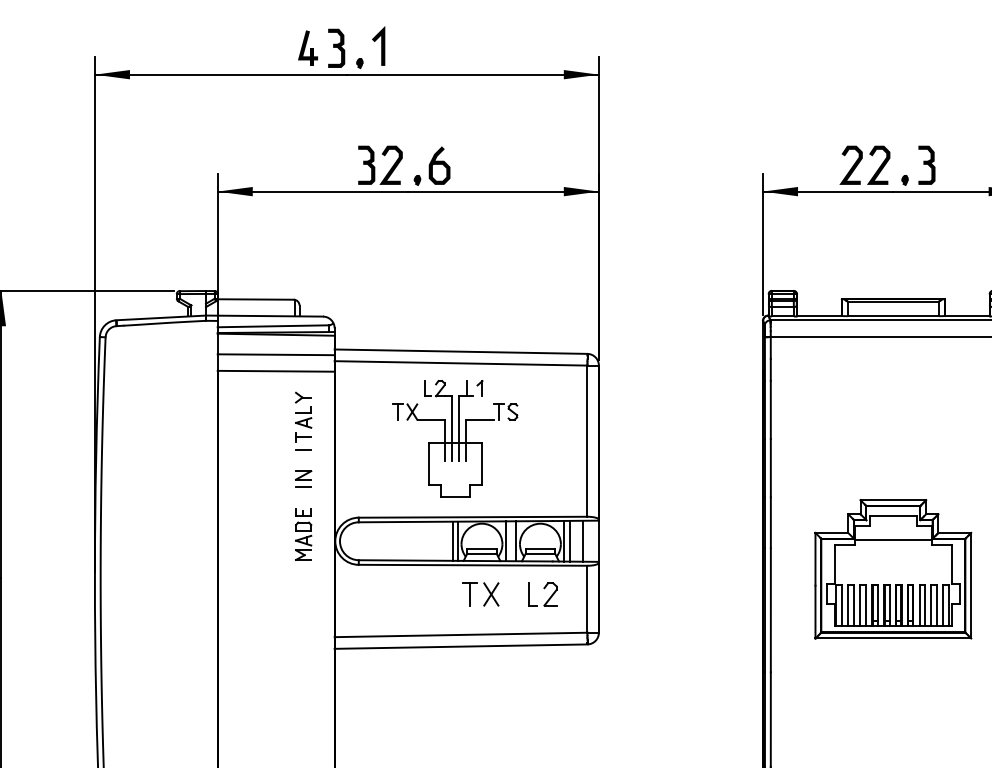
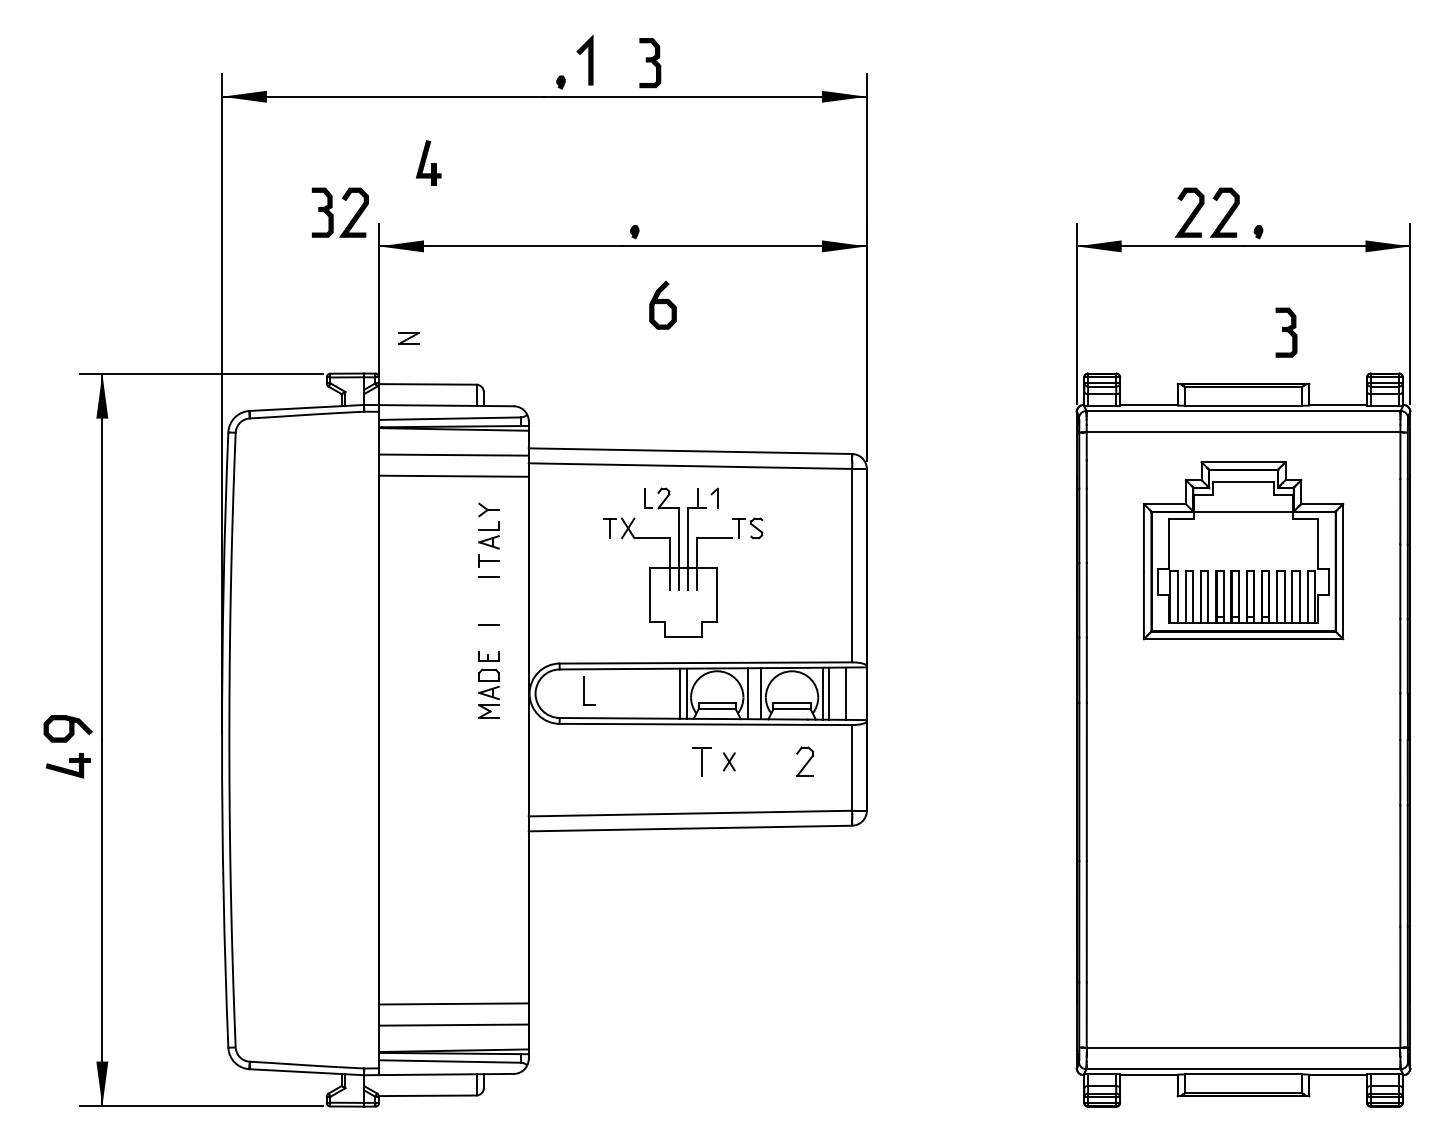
part: (307, 47) -> (428, 162), moved
part: (336, 48) -> (650, 63), moved
curve: (439, 165) -> (662, 304), moved
part: (926, 165) -> (1286, 332), moved
part: (375, 166) -> (333, 214), moved
part: (303, 475) -> (408, 338), moved
part: (893, 569) -> (1243, 550), moved
part: (491, 594) -> (729, 761), size x0.6
part: (532, 594) -> (589, 690), moved

